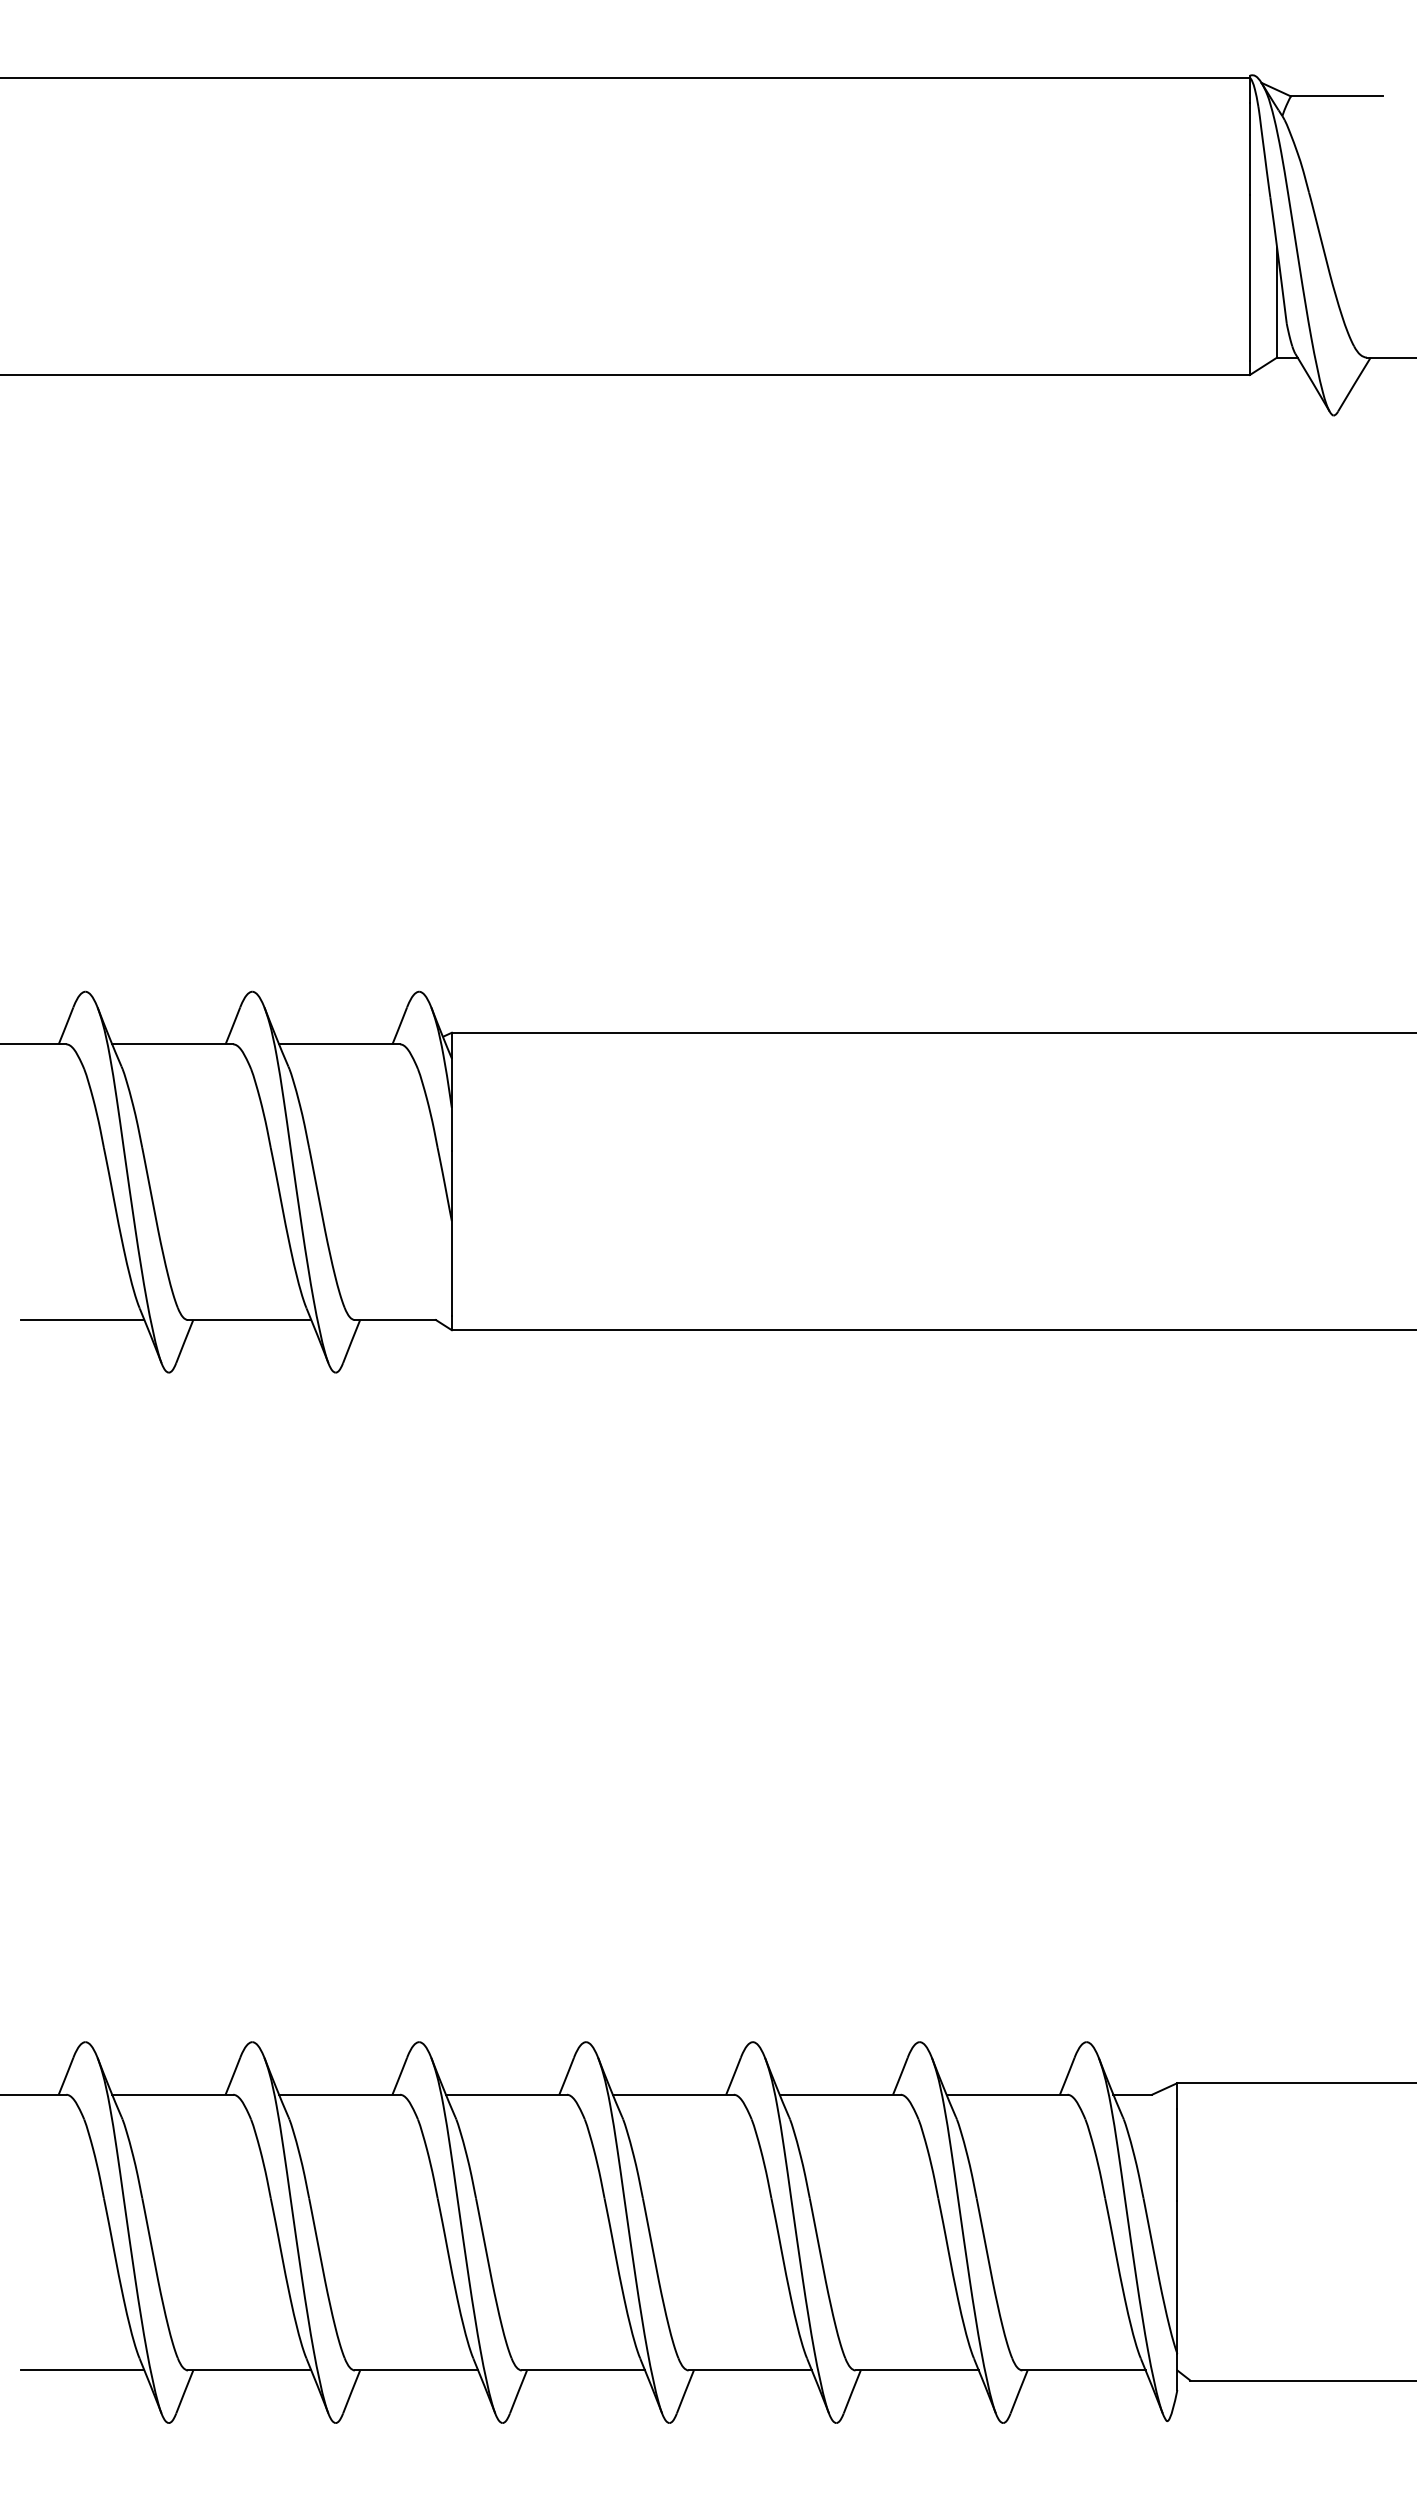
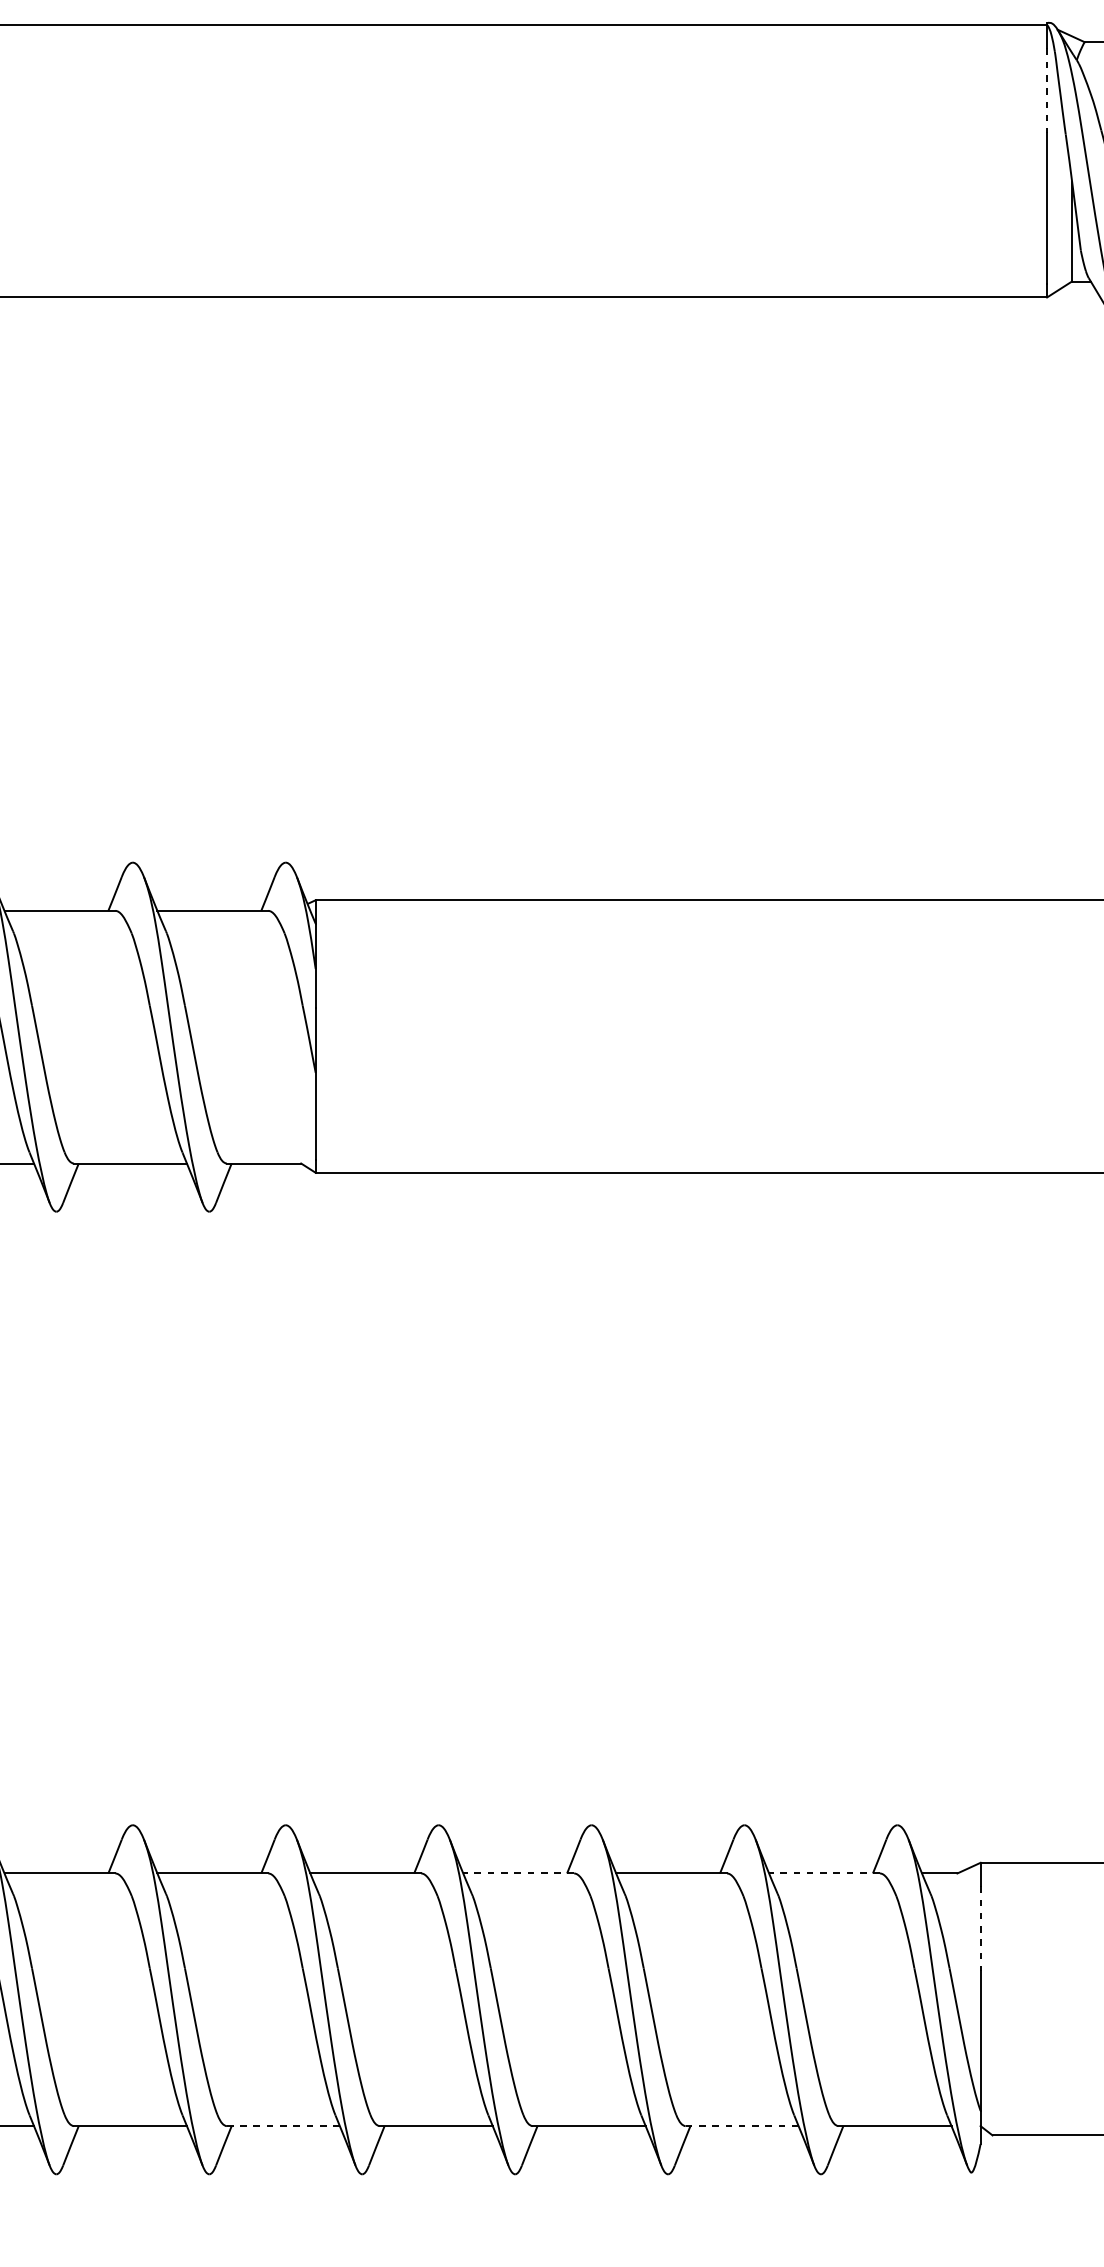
line: (1249, 149) -> (1046, 90), solid -> dashed
line: (672, 2094) -> (517, 1873), solid -> dashed
line: (1006, 2094) -> (824, 1873), solid -> dashed
line: (1177, 2155) -> (980, 1929), solid -> dashed
line: (416, 2370) -> (283, 2126), solid -> dashed
line: (917, 2370) -> (742, 2126), solid -> dashed

